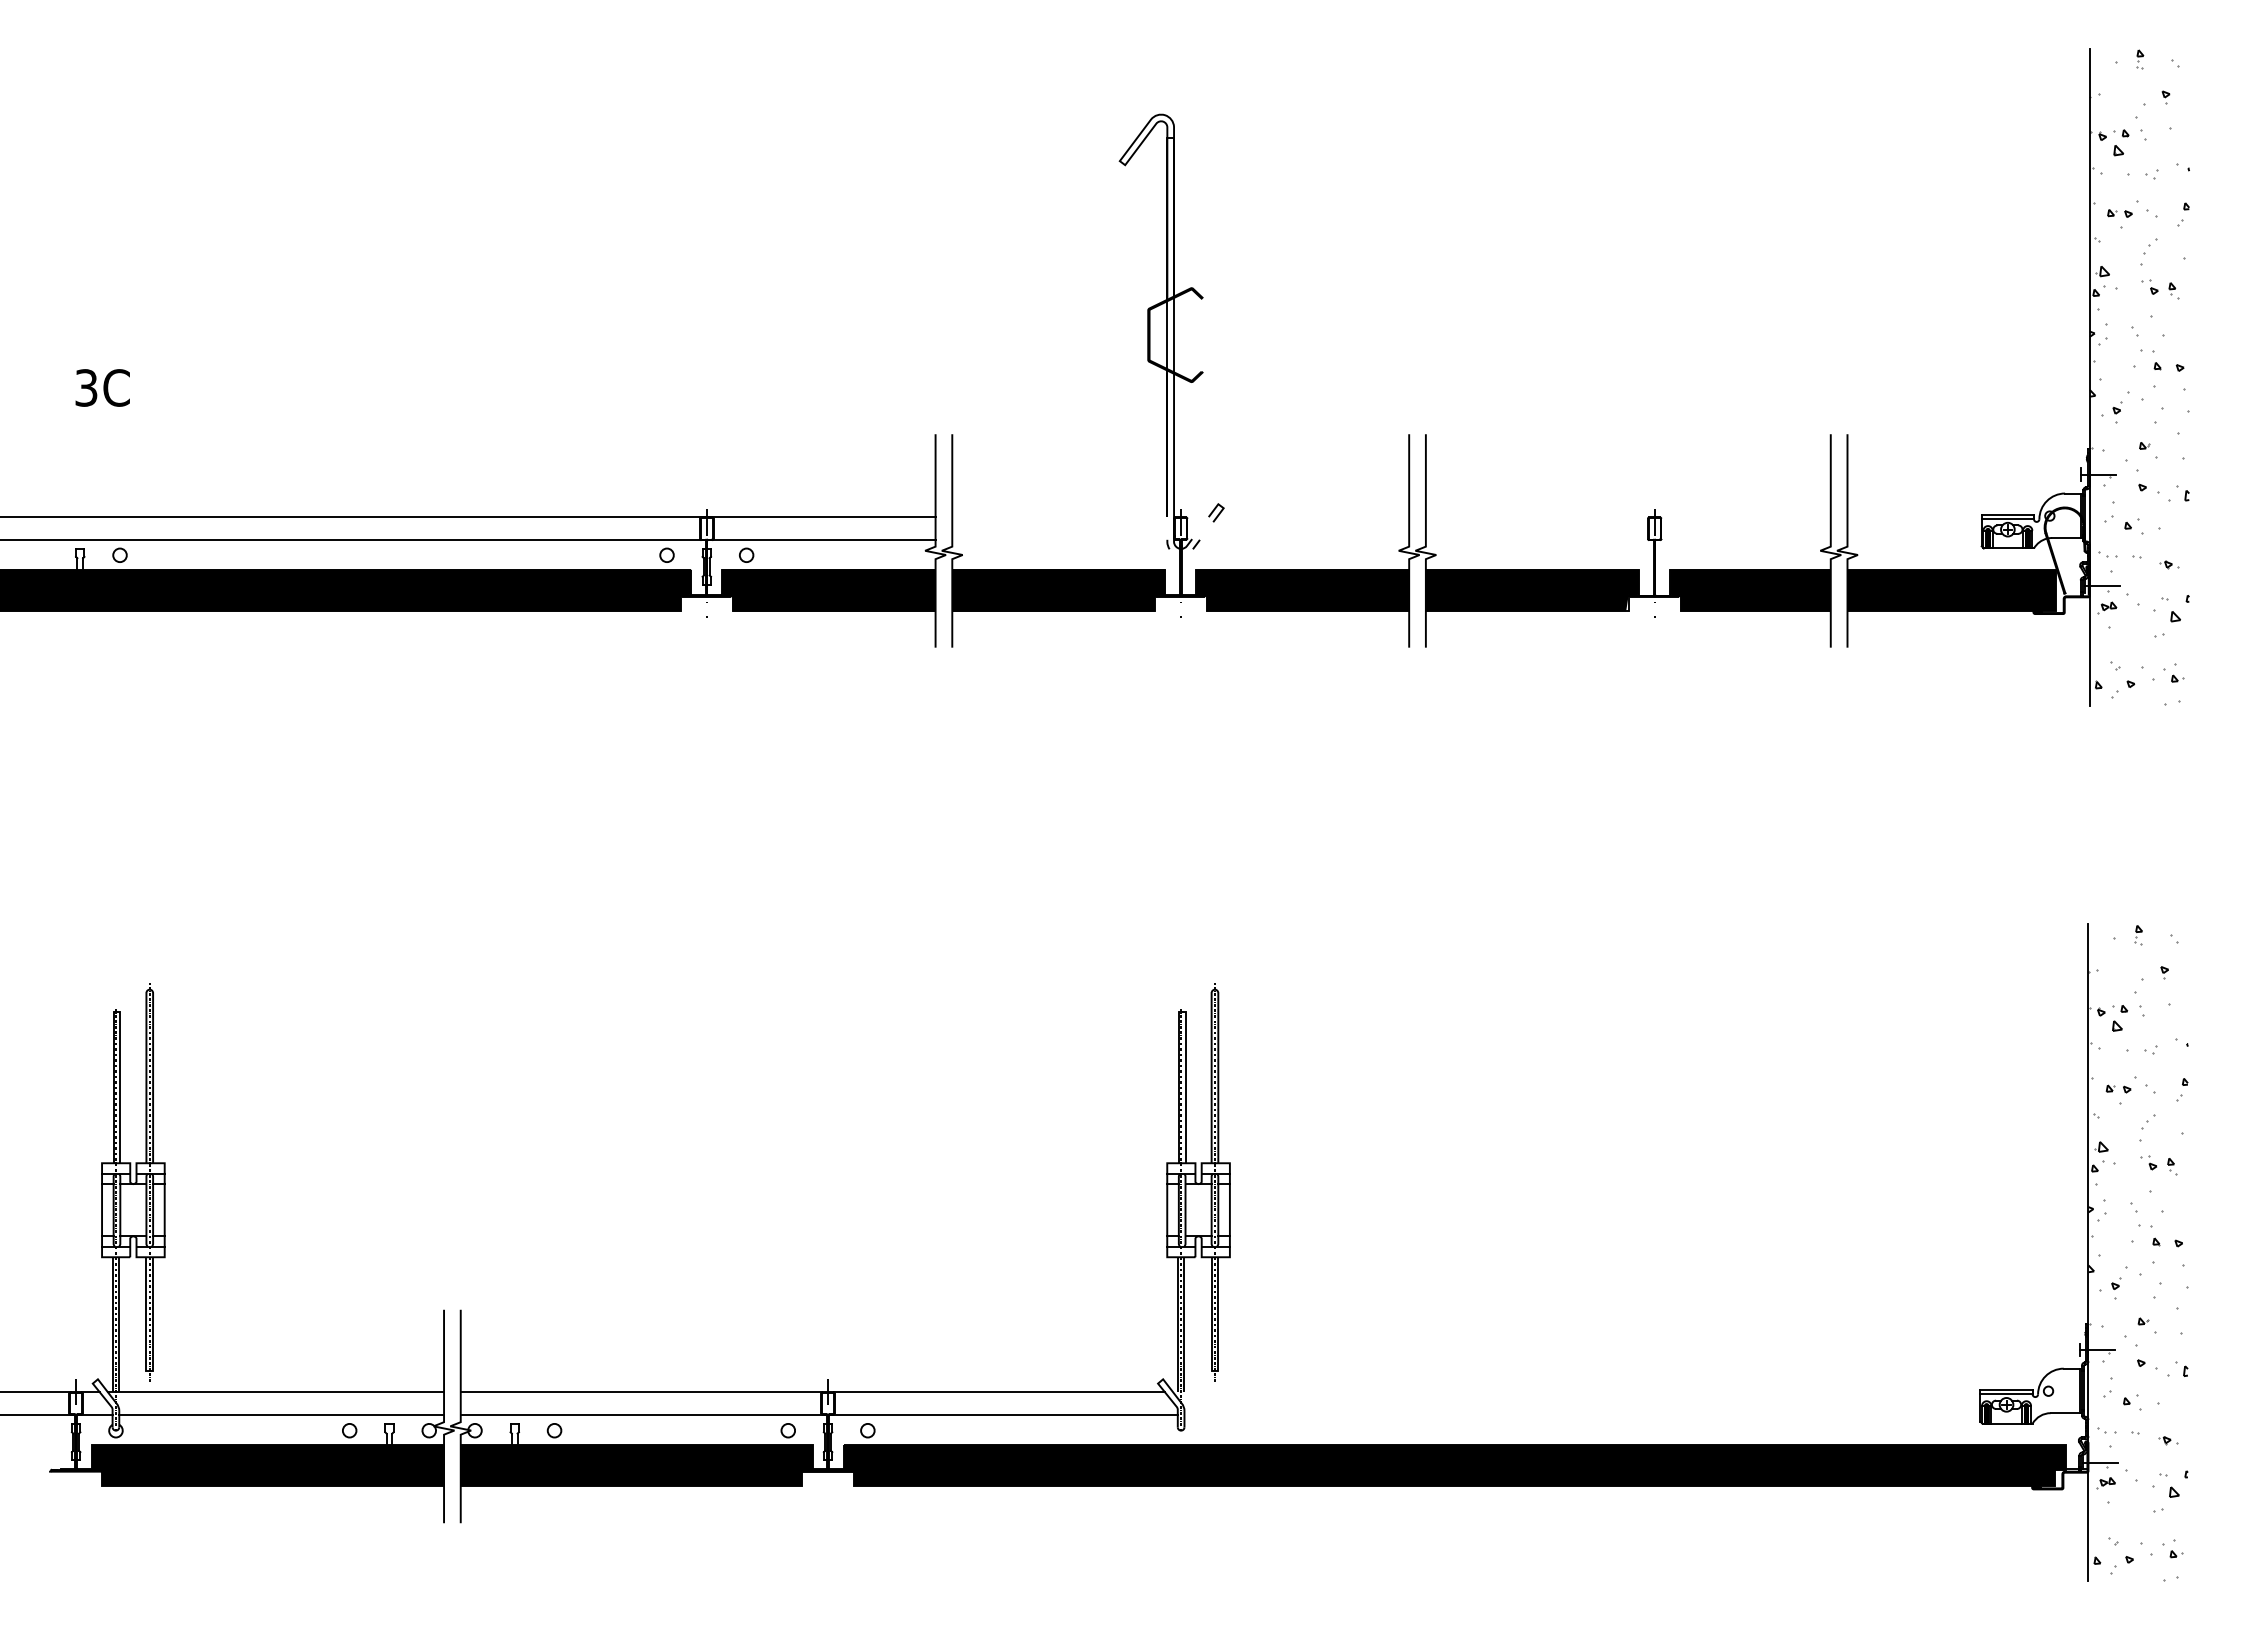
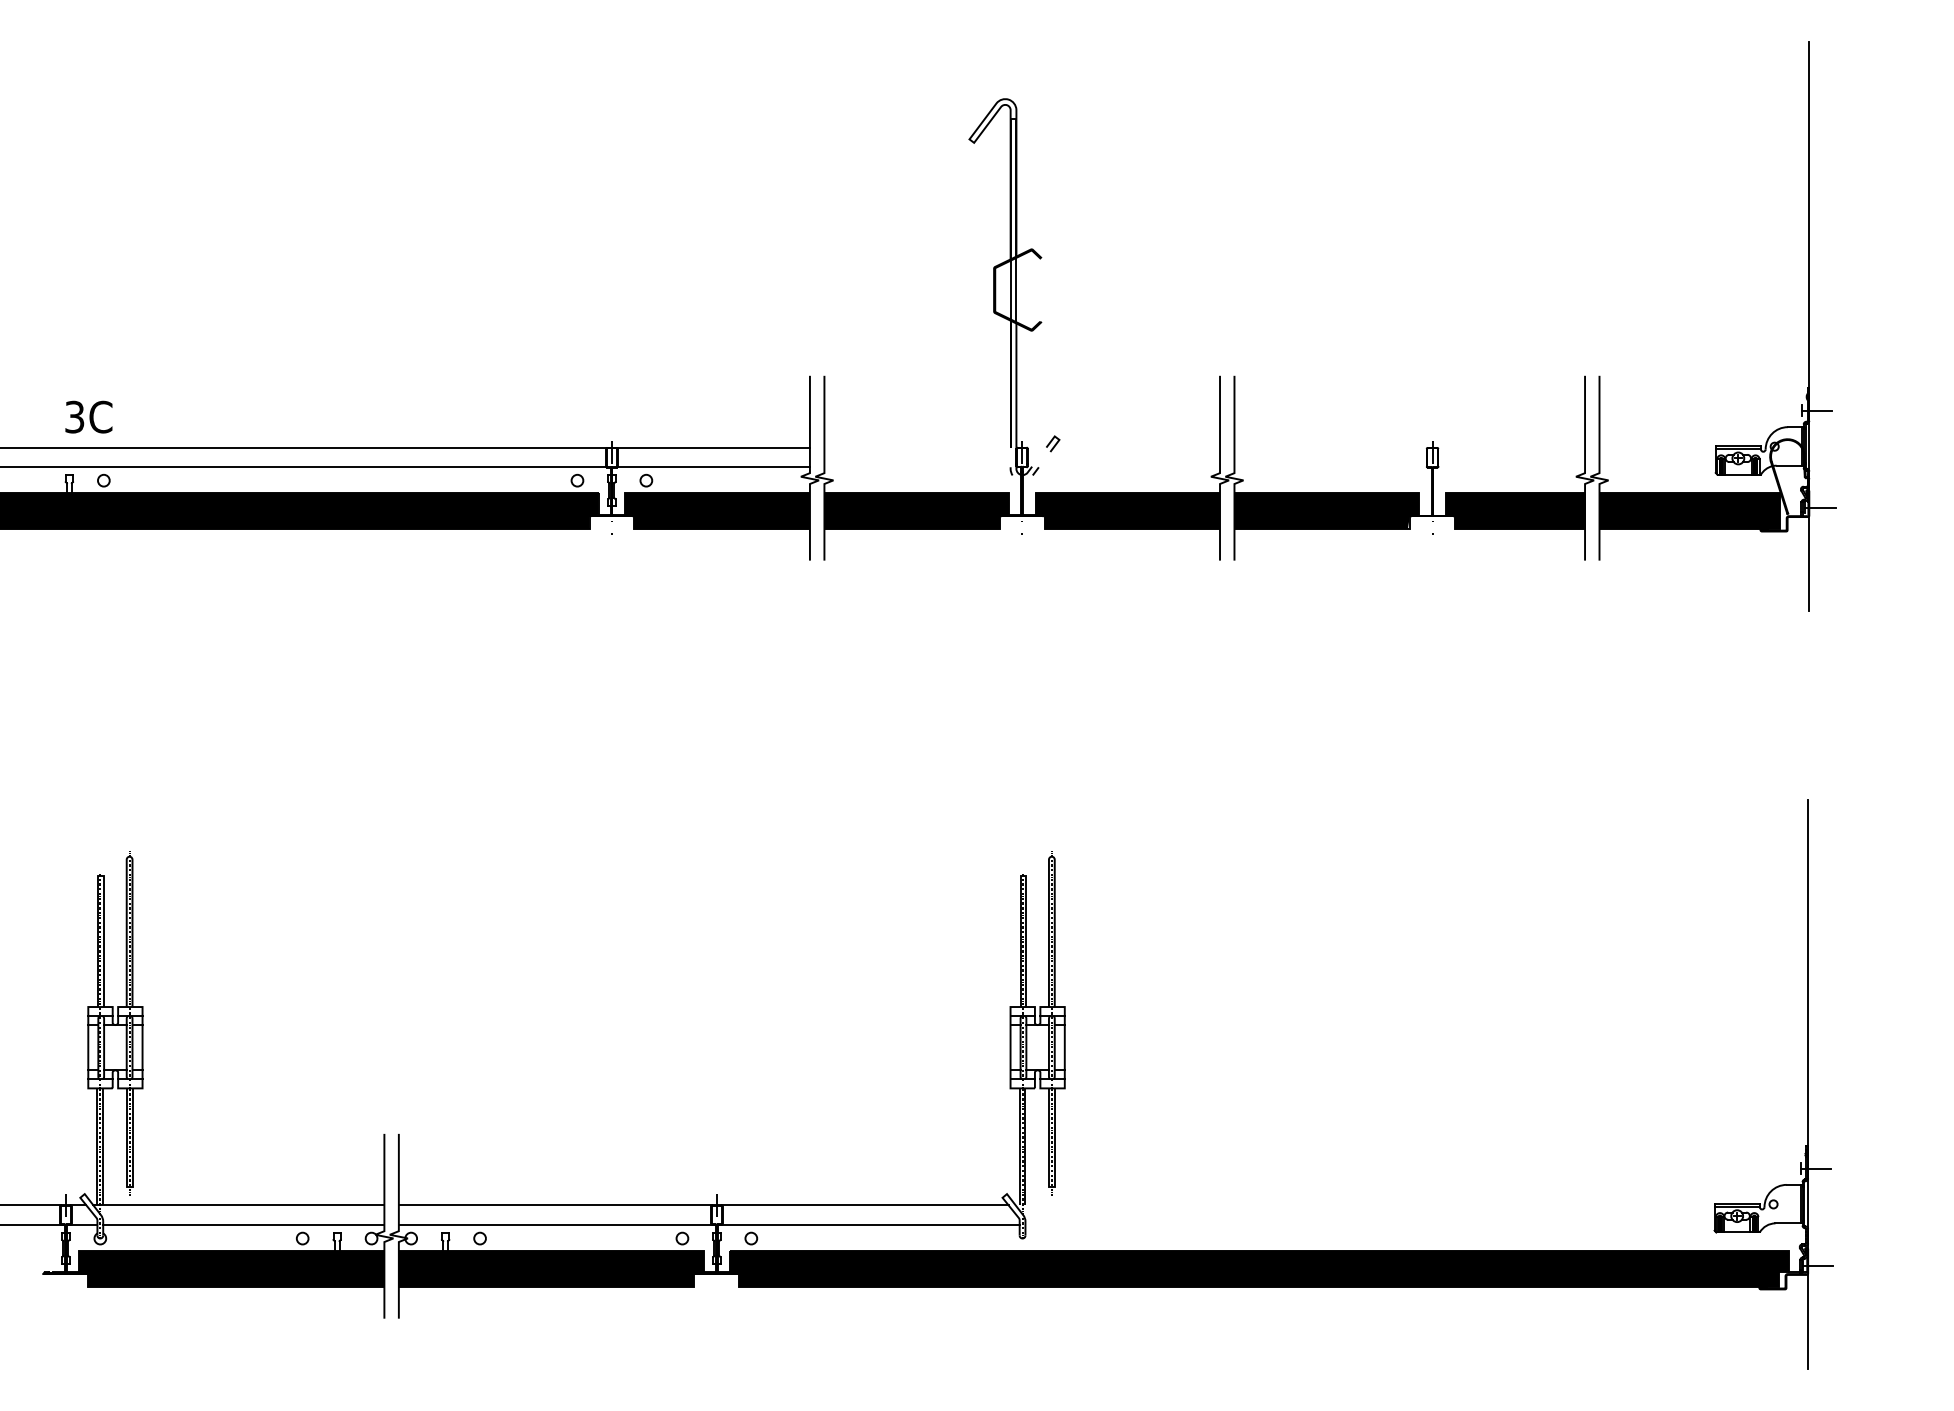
hatch: (2139, 377) -> (1852, 326), removed
text: (102, 387) -> (88, 416), moved
hatch: (2137, 1252) -> (1850, 1084), removed

